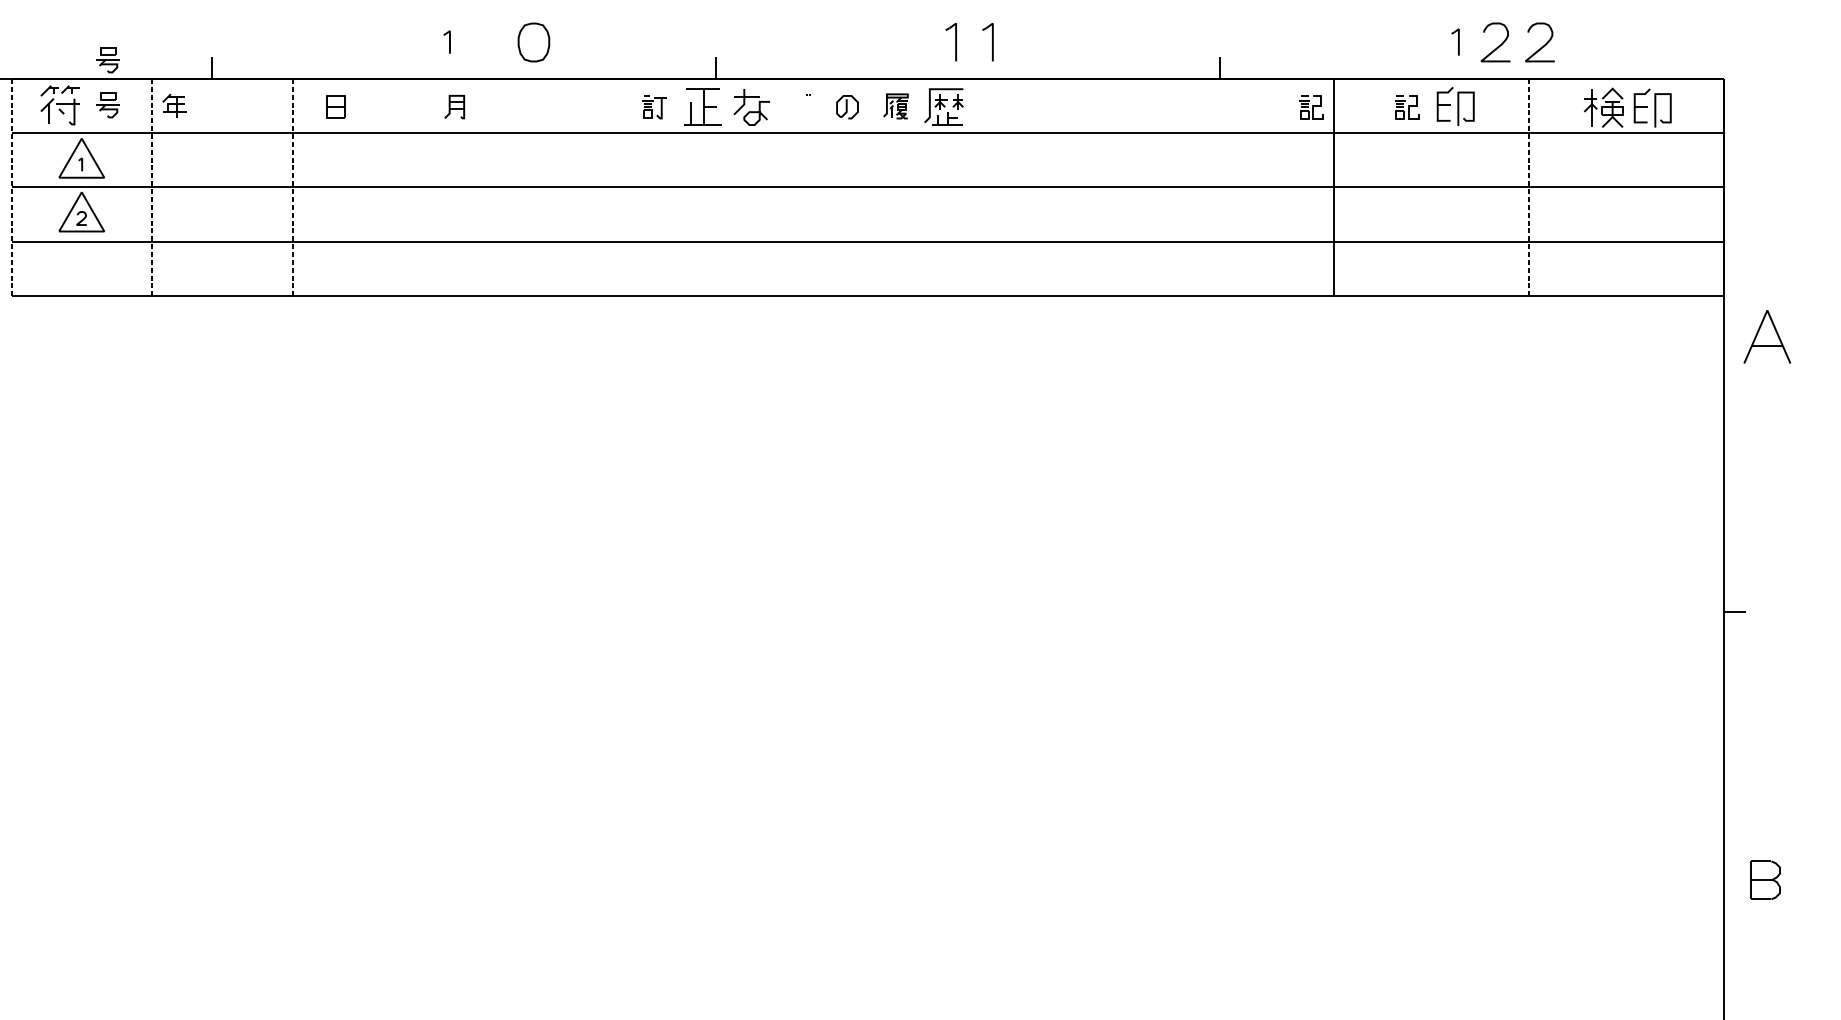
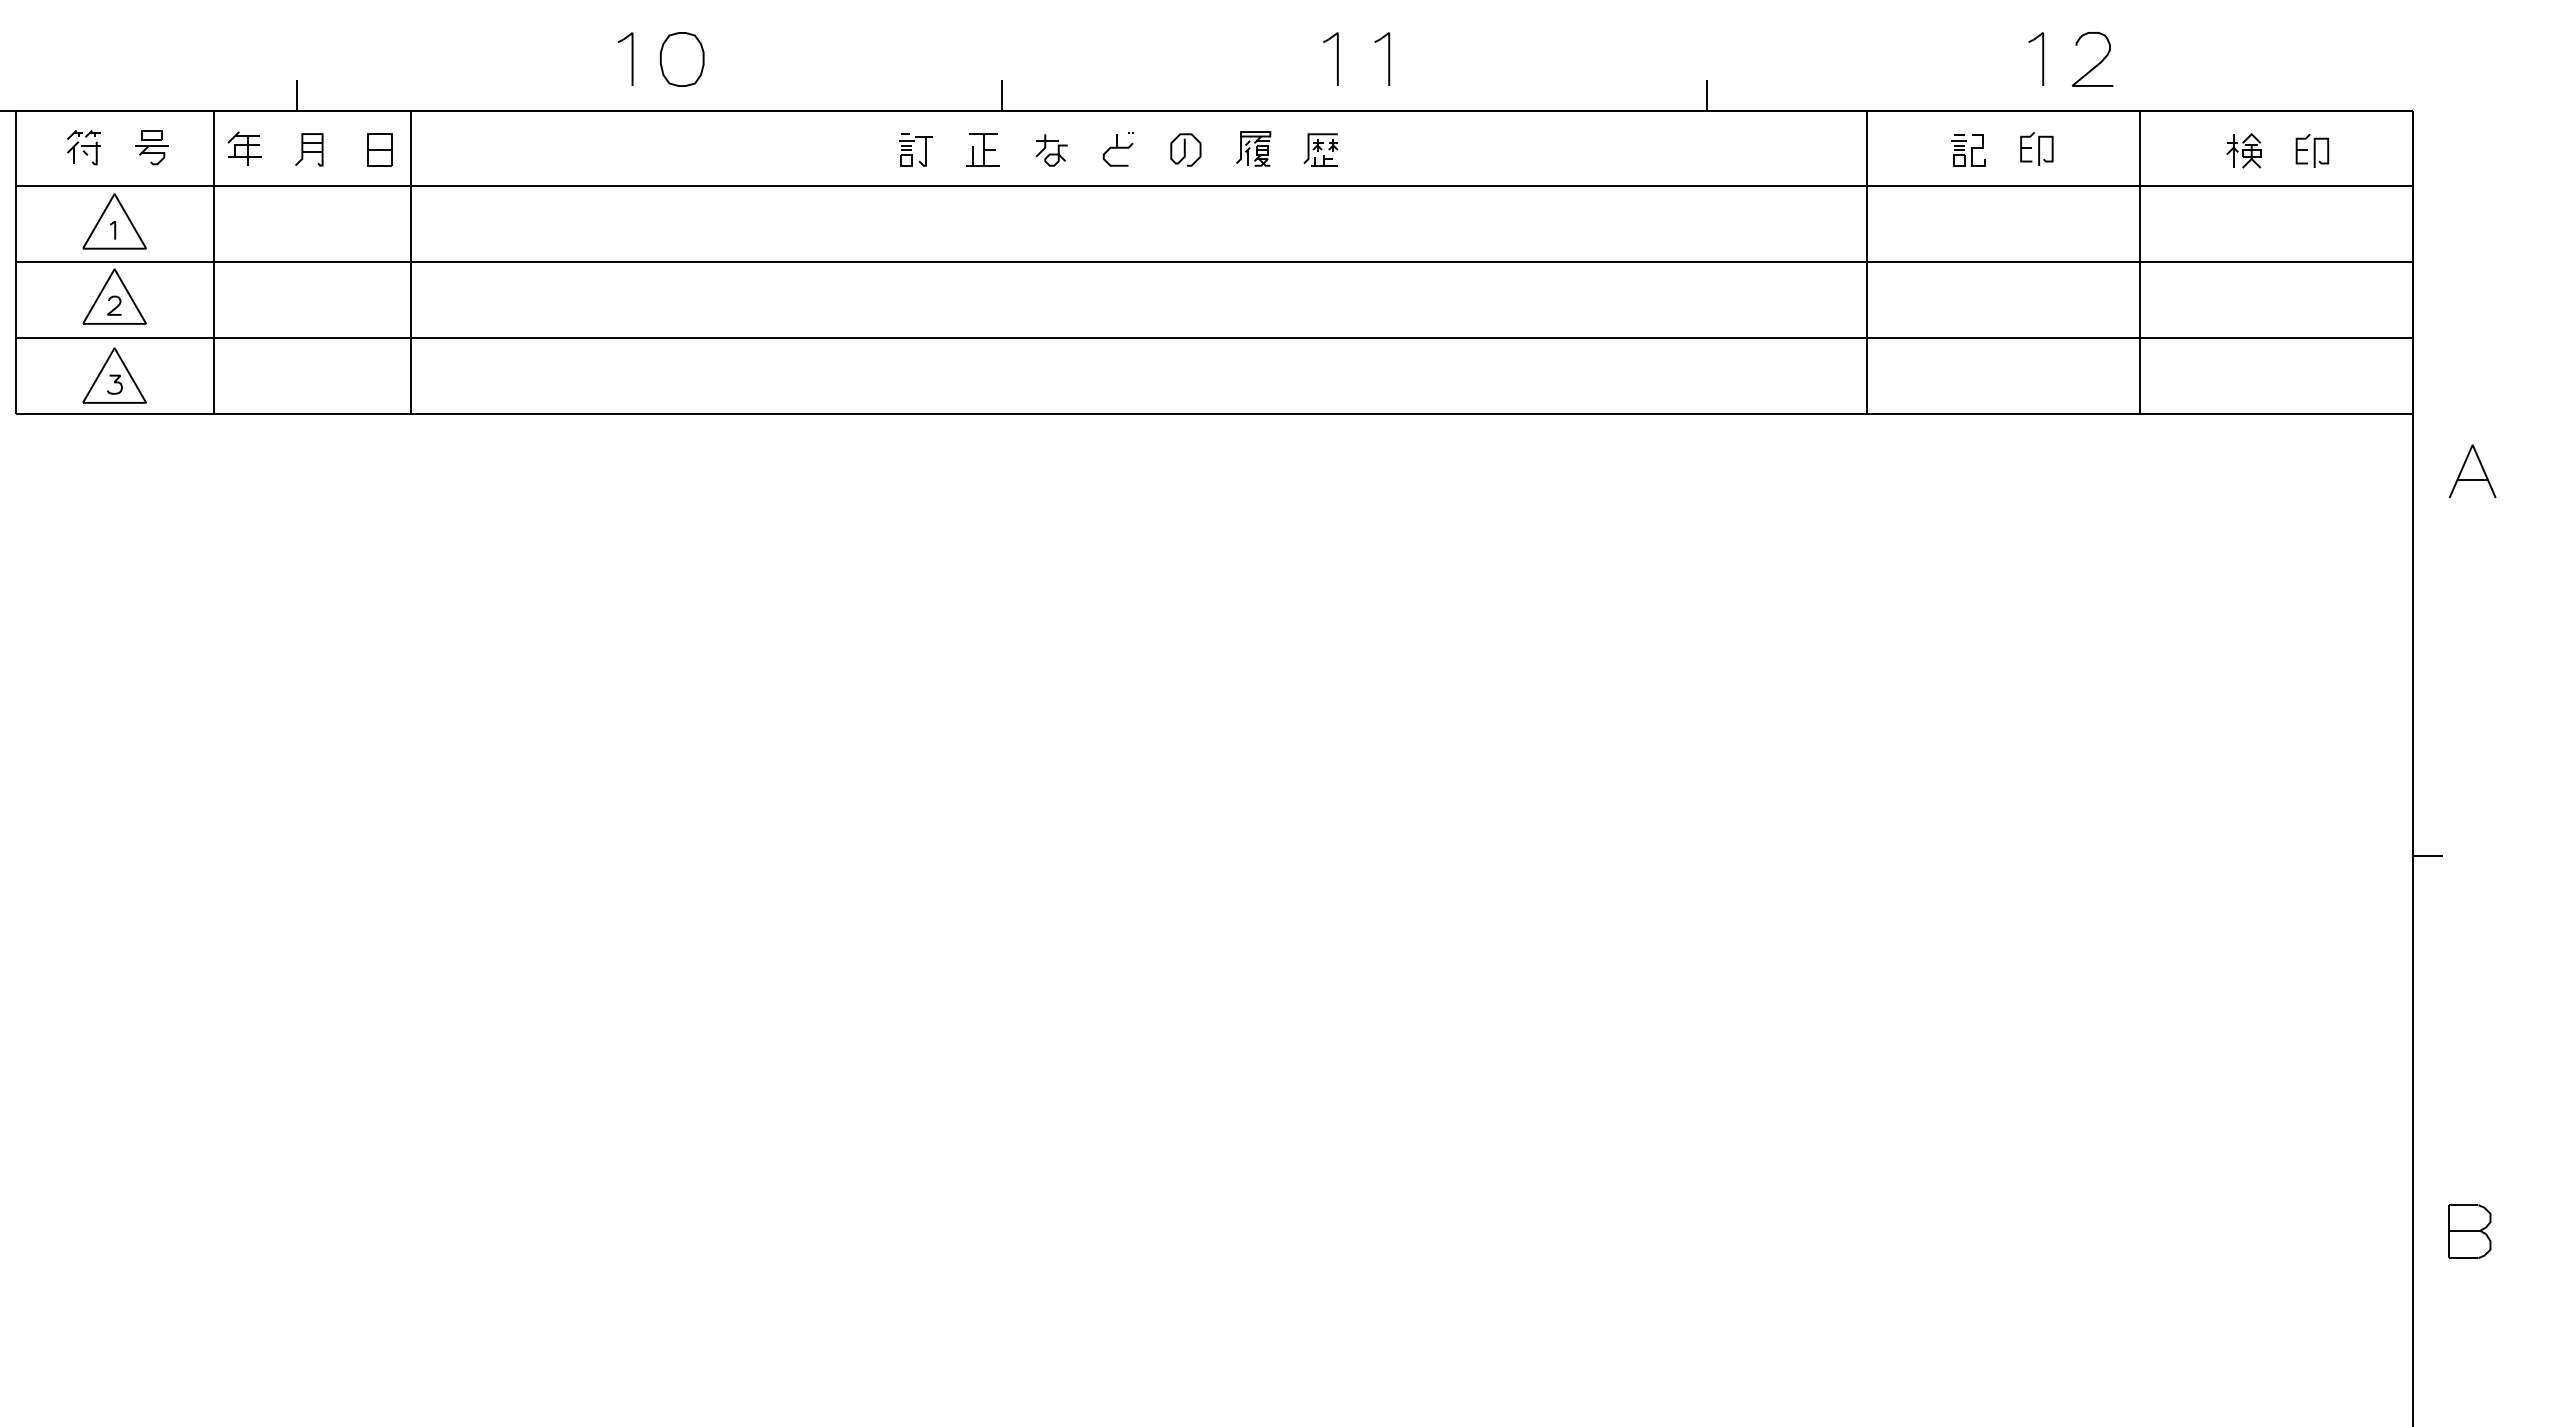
part: (446, 41) -> (625, 58), size x1.67
part: (1455, 41) -> (2036, 58), size x1.43
part: (533, 42) -> (681, 59), moved
curve: (1542, 46) -> (2158, 64), removed
part: (108, 60) -> (151, 84), removed
part: (59, 105) -> (83, 147), size x0.62
part: (335, 106) -> (379, 149), moved
part: (454, 106) -> (309, 149), moved
part: (702, 106) -> (982, 149), size x0.62
part: (943, 106) -> (1320, 149), size x0.62
part: (1455, 106) -> (2036, 148), size x0.62
part: (751, 107) -> (1051, 150), size x0.62
part: (798, 107) -> (1117, 150), added
part: (1311, 107) -> (1834, 150), removed
part: (1603, 107) -> (2243, 150), size x0.62
part: (1652, 107) -> (2312, 150), size x0.62
line: (11, 187) -> (16, 262), dashed -> solid
line: (152, 187) -> (213, 262), dashed -> solid
line: (293, 187) -> (410, 262), dashed -> solid
line: (1529, 187) -> (2139, 262), dashed -> solid
part: (81, 268) -> (114, 375), added
part: (1767, 337) -> (2472, 471), size x0.71

